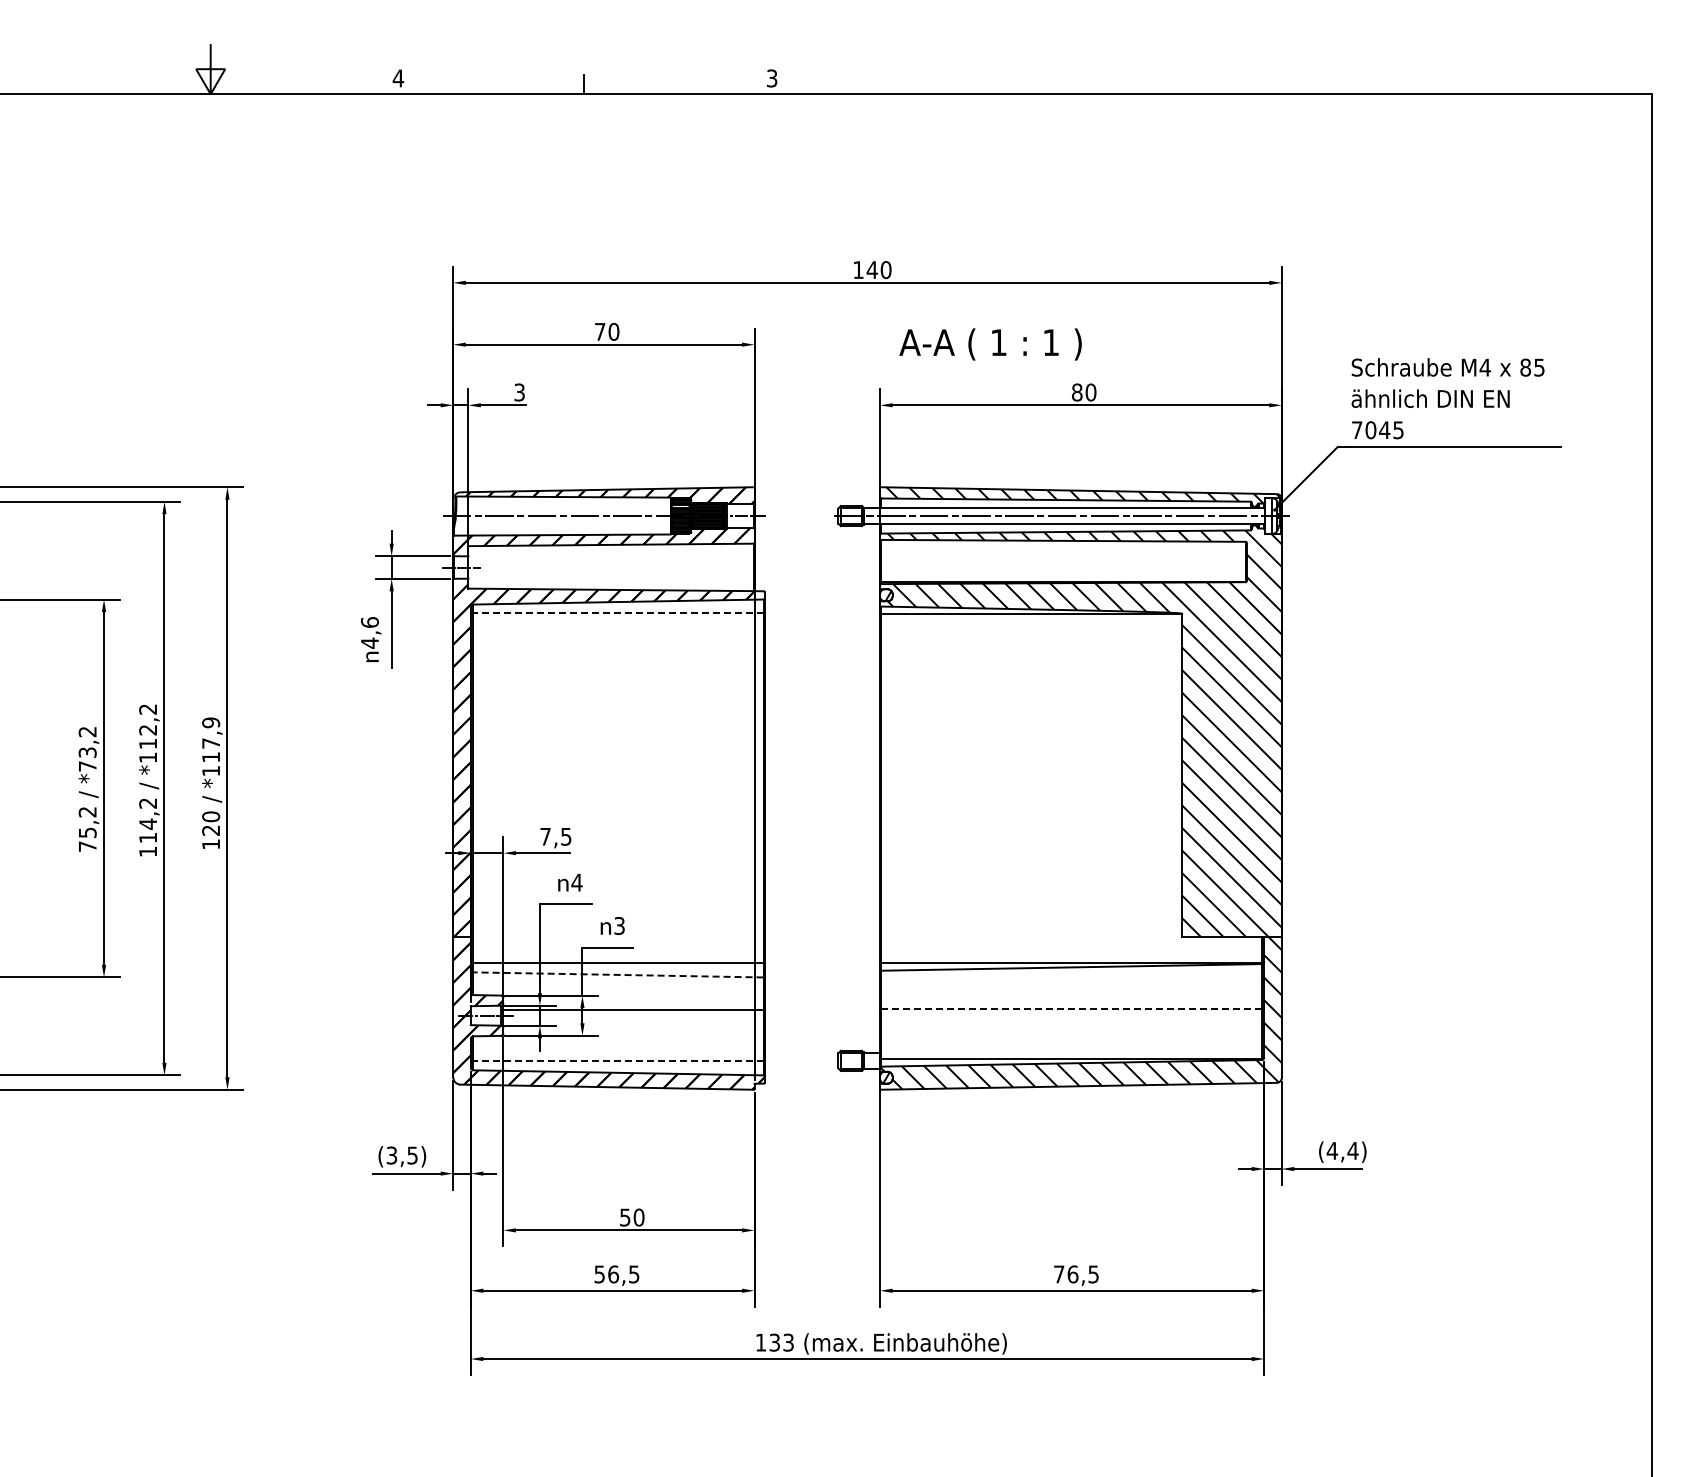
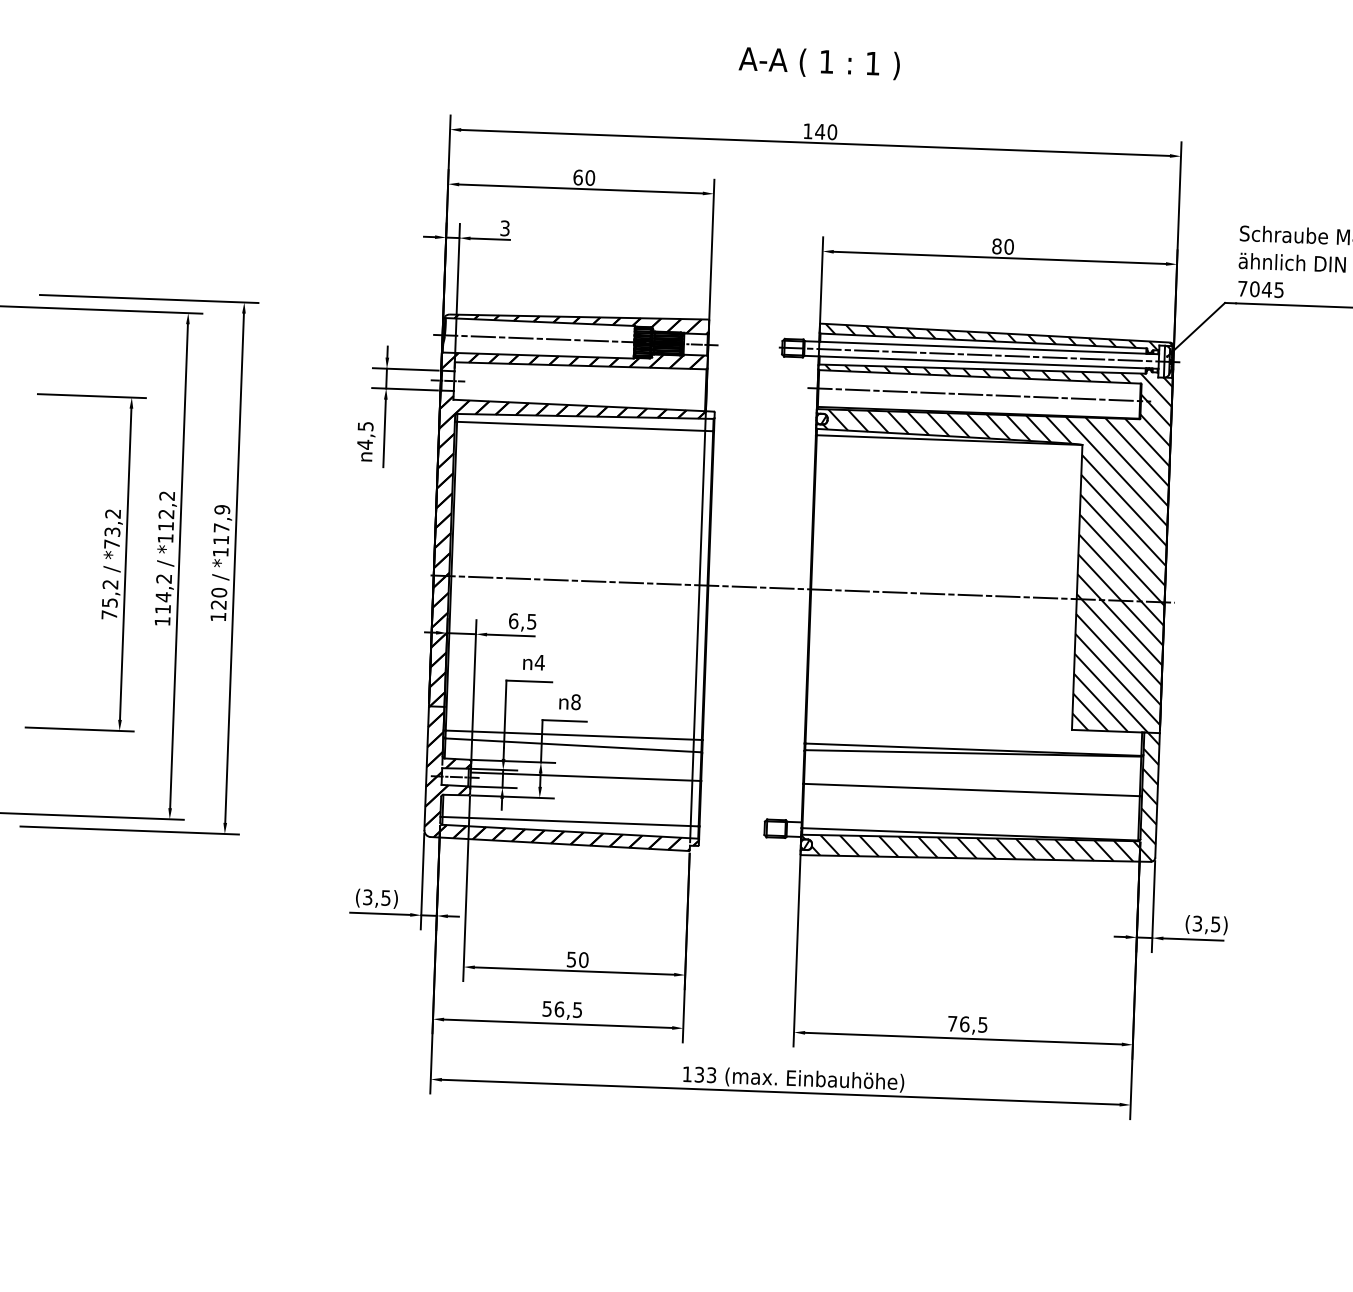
text: (599, 331) -> (577, 177), 70 -> 60
text: (990, 344) -> (819, 63), moved
line: (1063, 560) -> (979, 394), added
line: (617, 613) -> (584, 426), dashed -> solid
text: (369, 622) -> (365, 426), 4,6 -> 4,5
line: (871, 788) -> (802, 589), added
text: (545, 836) -> (513, 620), 7,5 -> 6,5
text: (619, 925) -> (575, 701), 3 -> 8
line: (617, 974) -> (572, 744), dashed -> solid
line: (1071, 1008) -> (972, 789), dashed -> solid
line: (617, 1061) -> (569, 821), dashed -> solid
text: (1342, 1150) -> (1206, 923), (4,4) -> (3,5)

